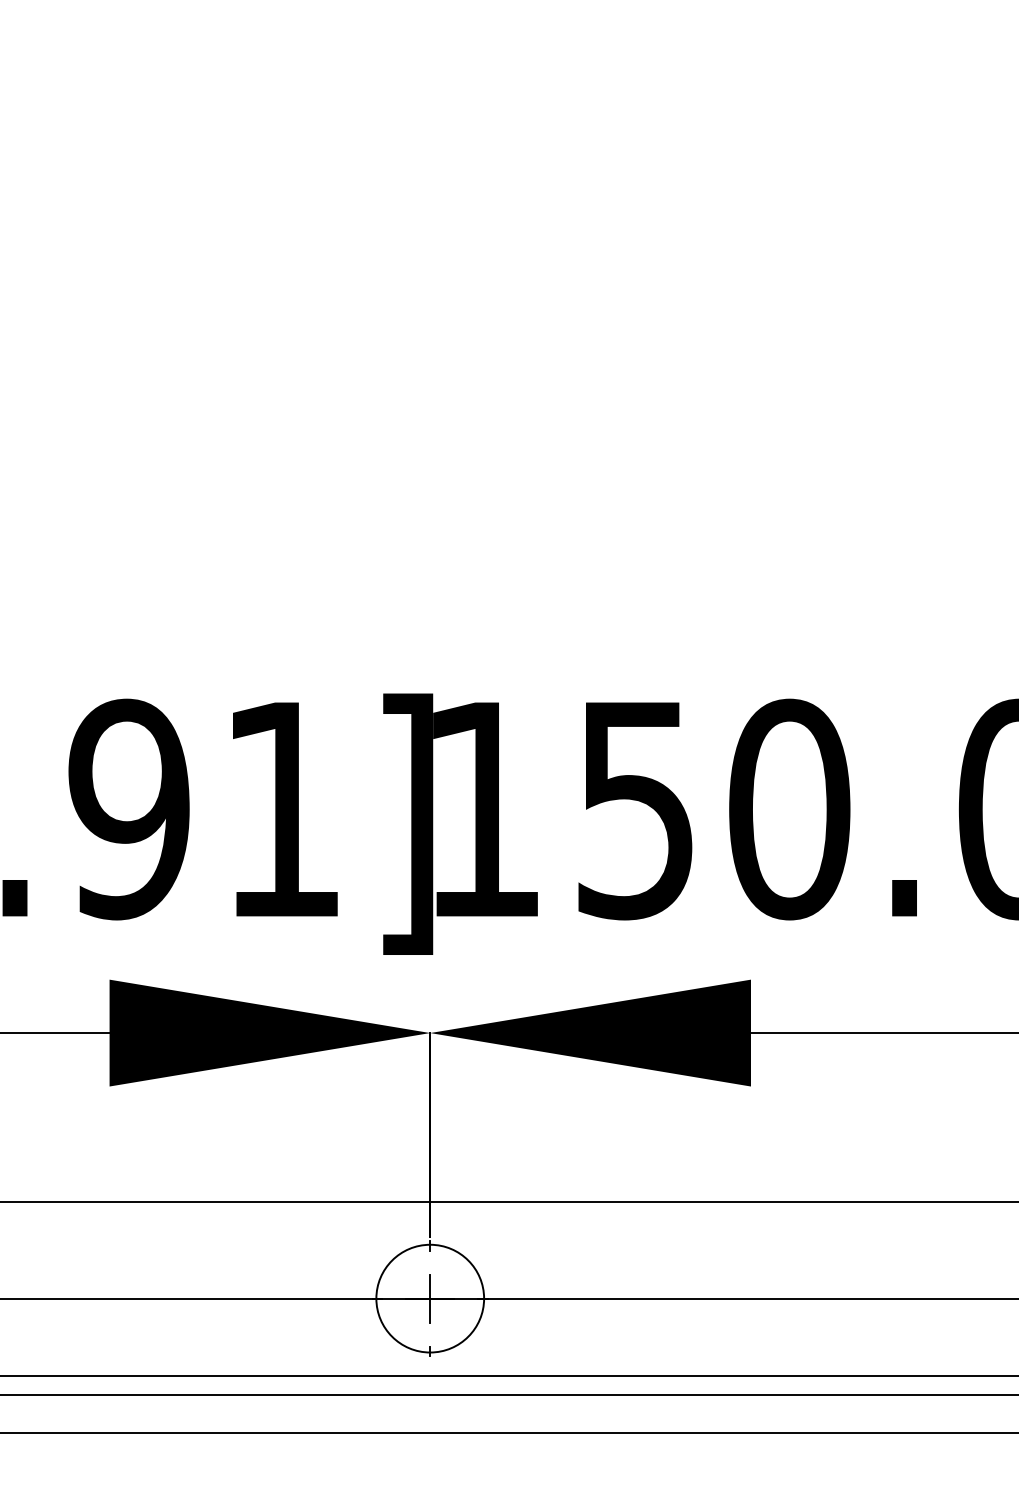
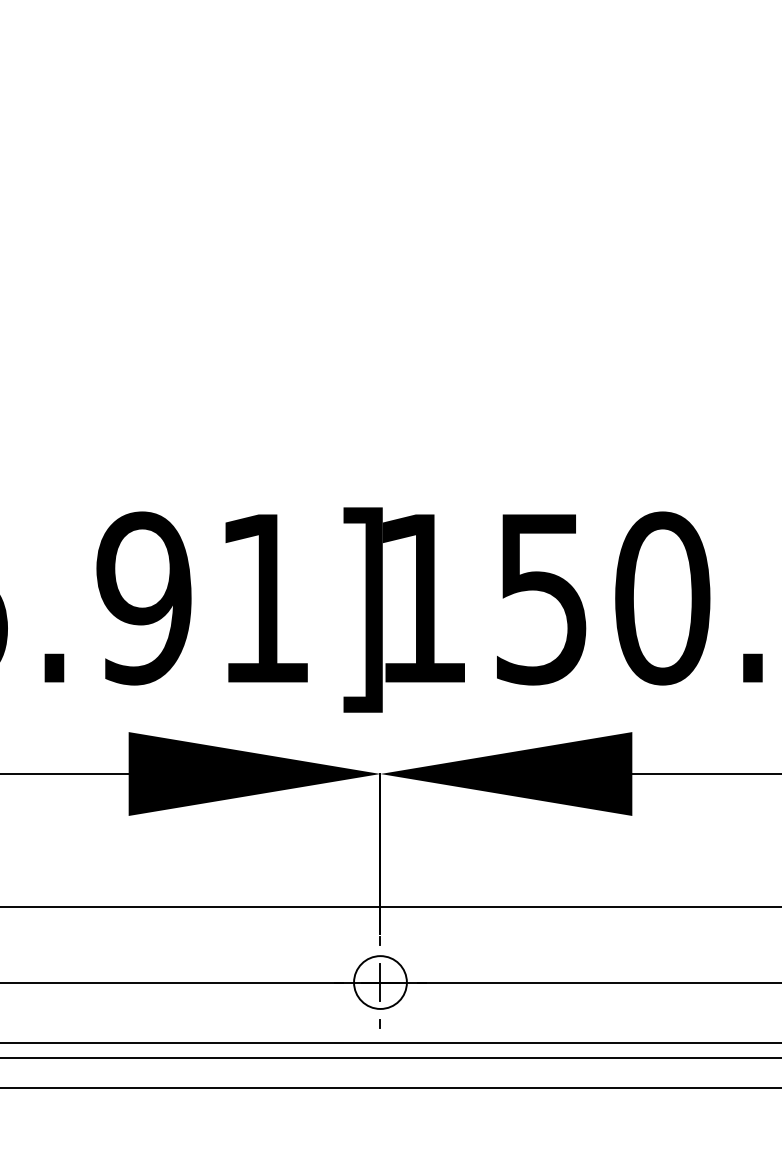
circle: (429, 1298) -> (379, 982), size x0.62

